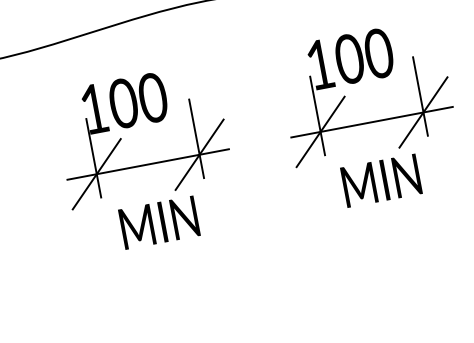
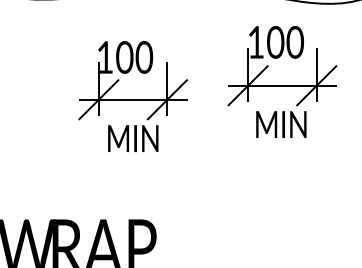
part: (146, 159) -> (132, 96), moved

